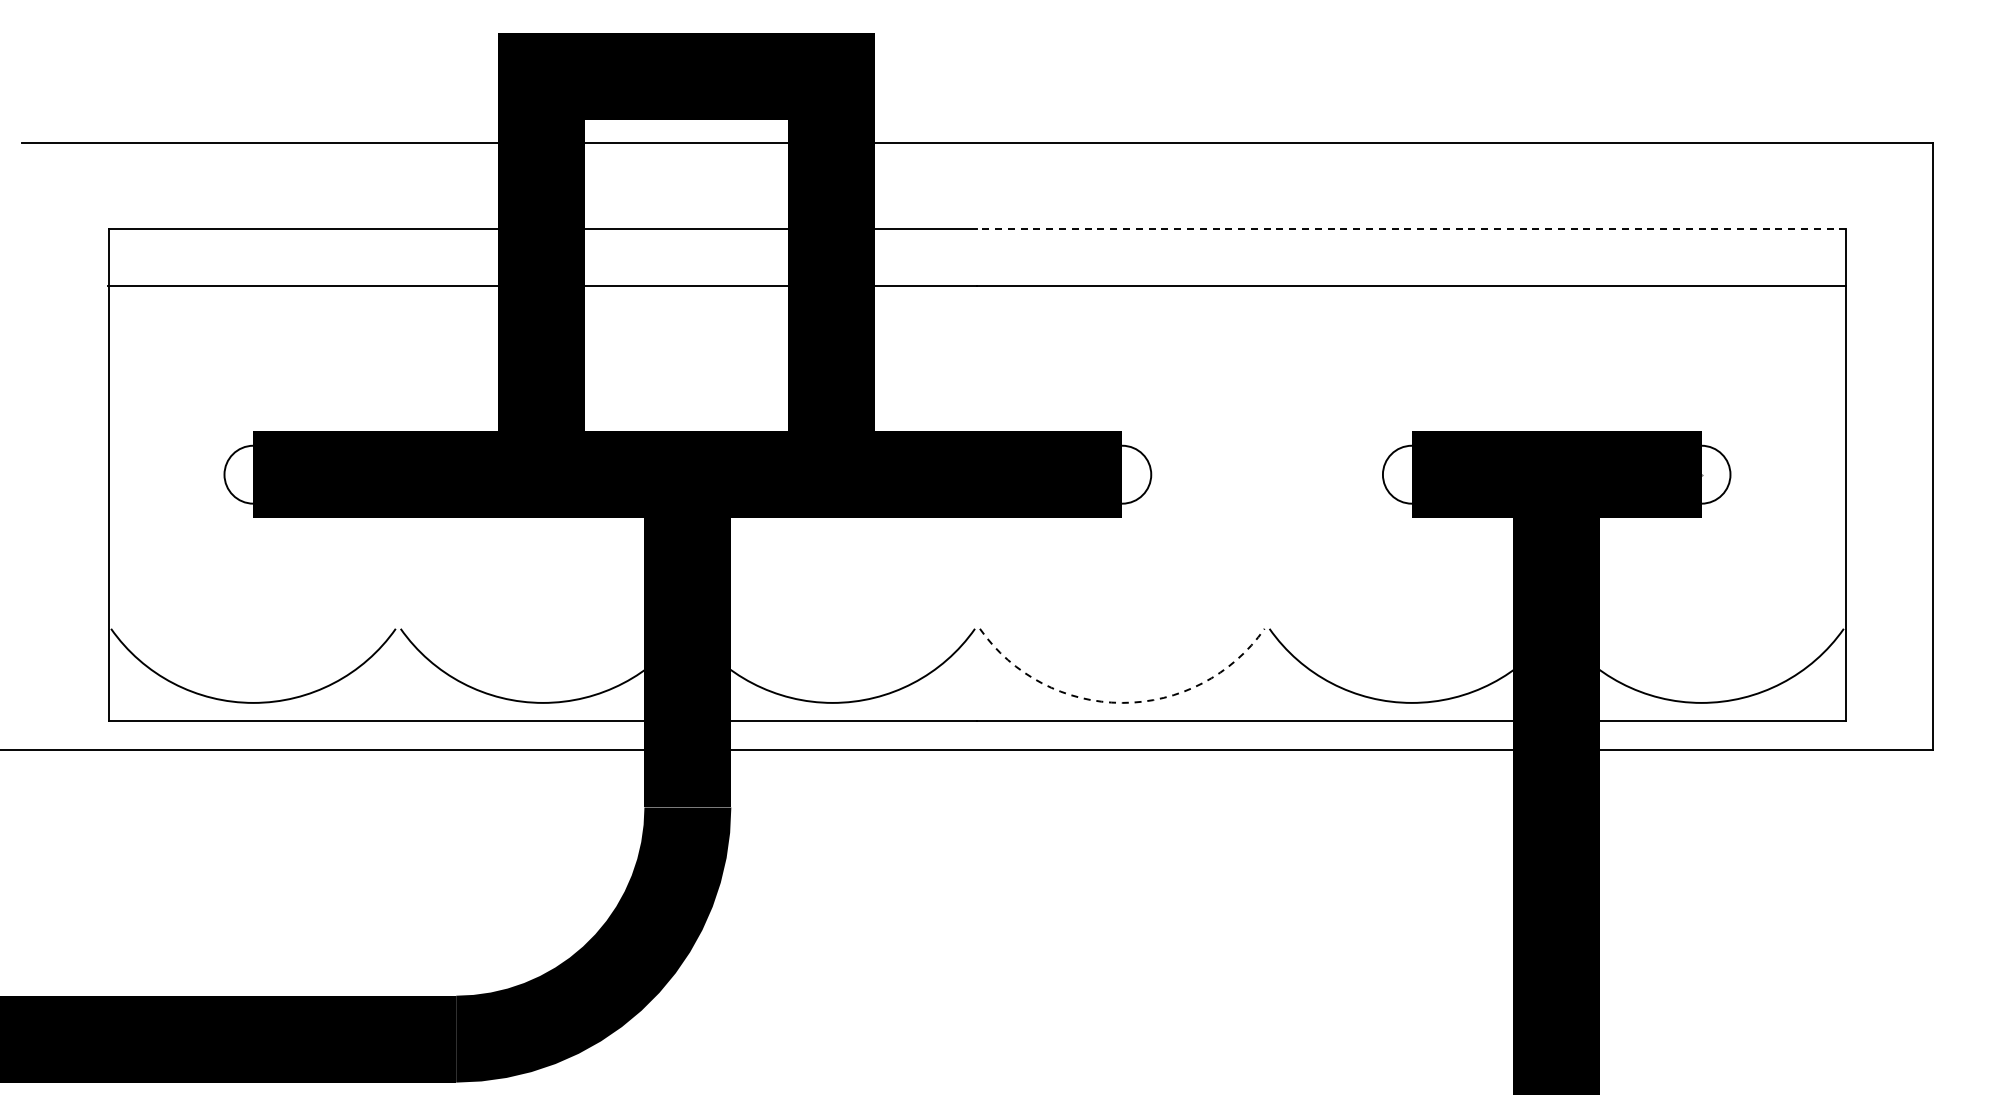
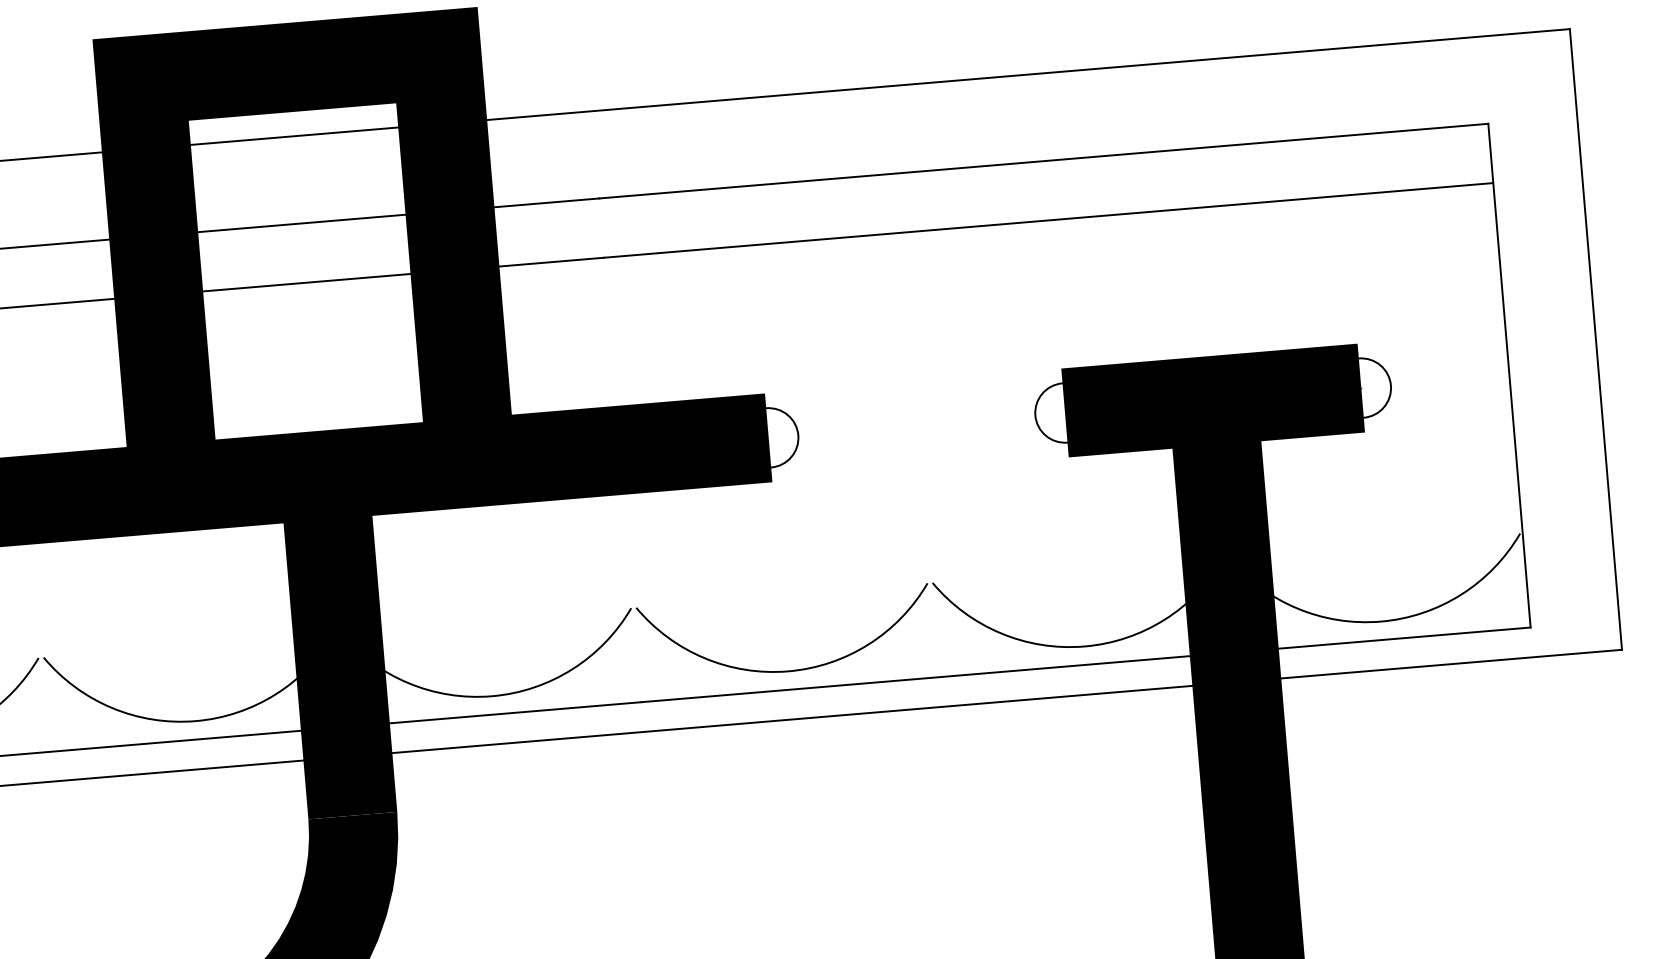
line: (1411, 228) -> (1043, 161), dashed -> solid
arc: (1122, 702) -> (788, 670), dashed -> solid

